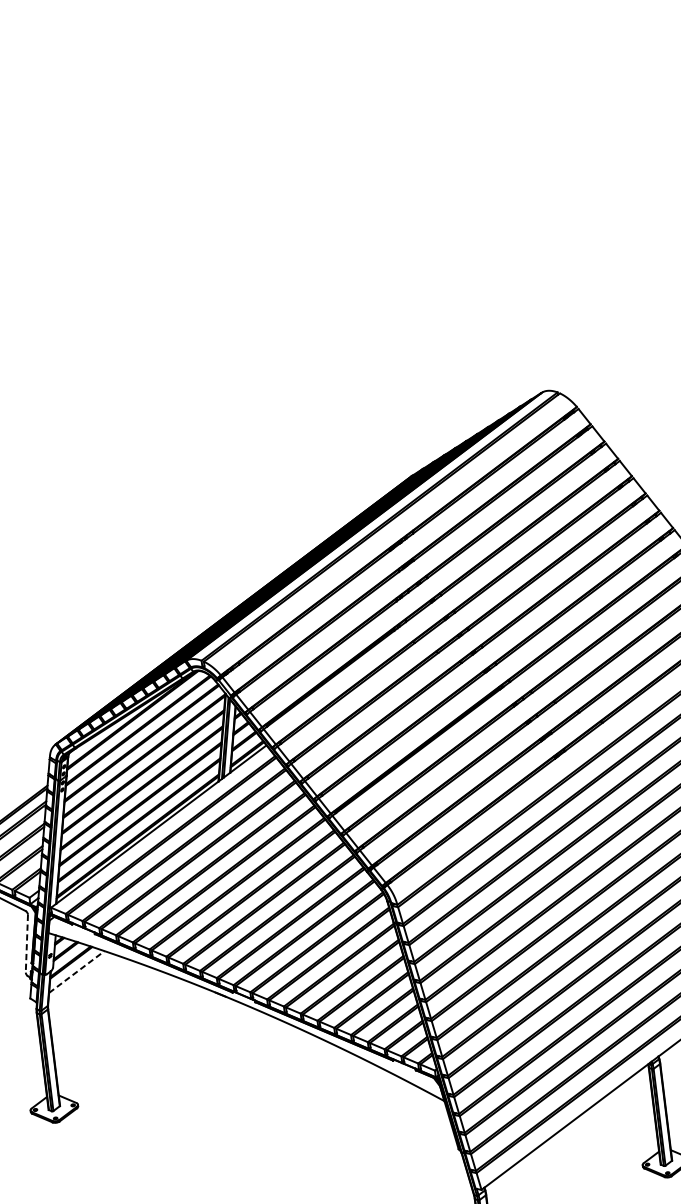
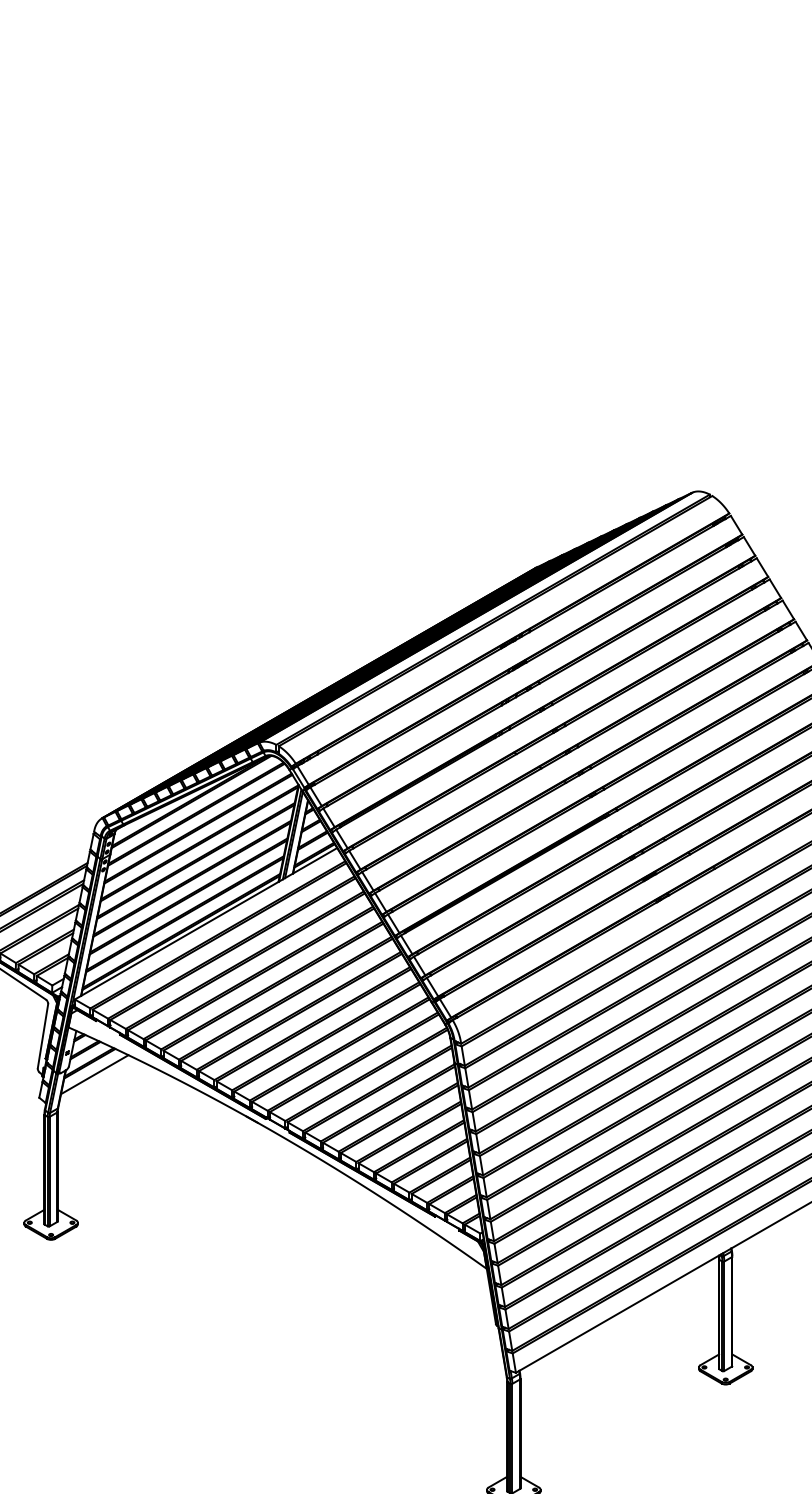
line: (26, 943) -> (42, 1036), dashed -> solid
line: (76, 971) -> (94, 1074), dashed -> solid

